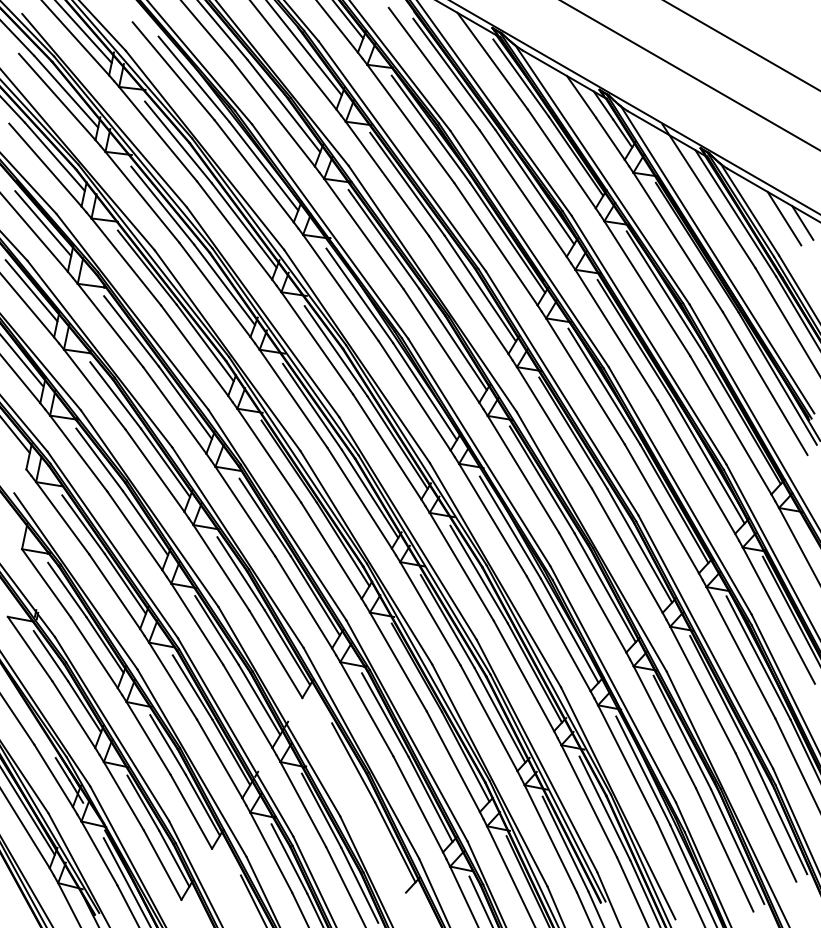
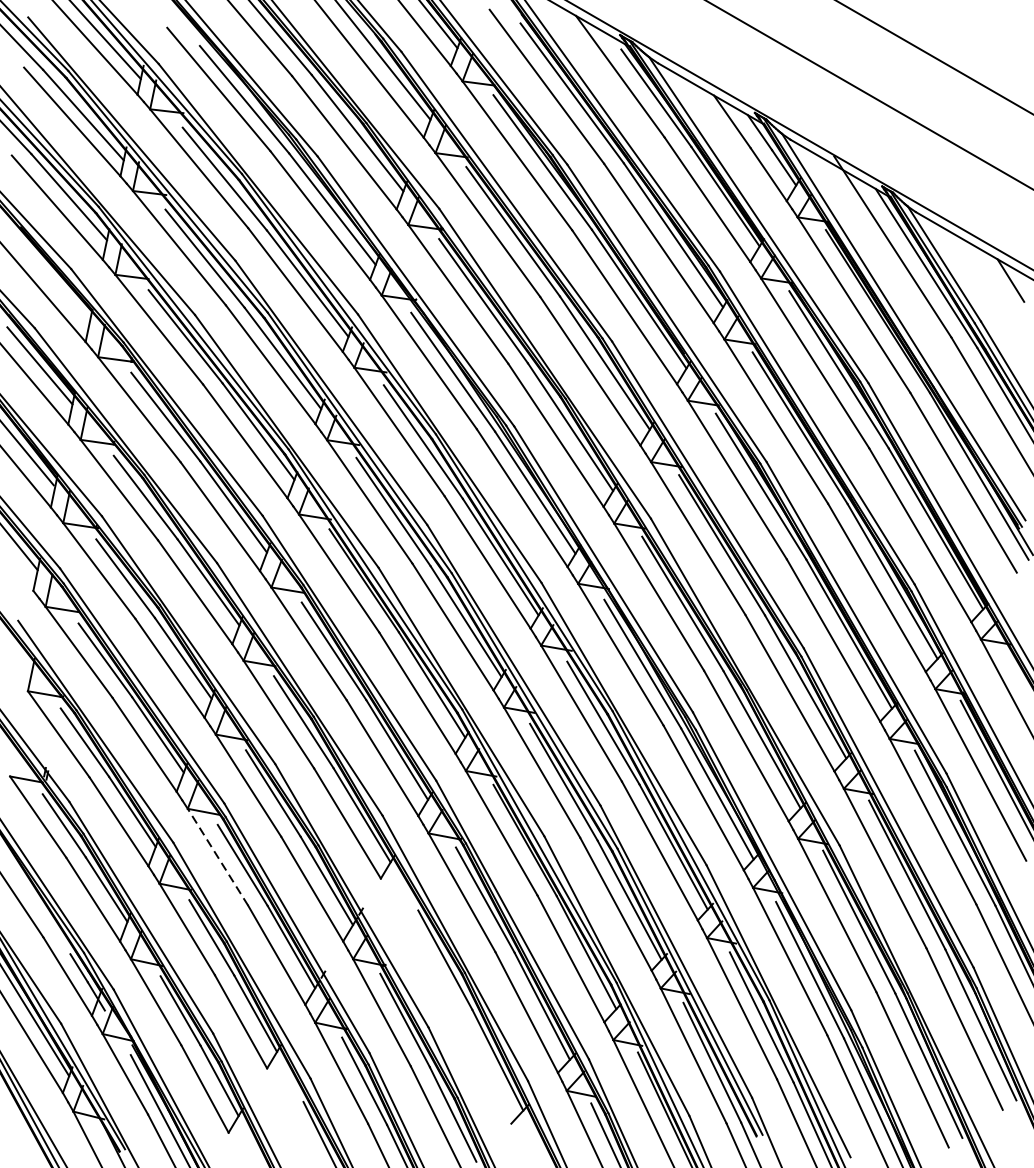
line: (784, 218) -> (987, 274), removed
line: (43, 223) -> (54, 281), removed
line: (172, 680) -> (217, 856), solid -> dashed

